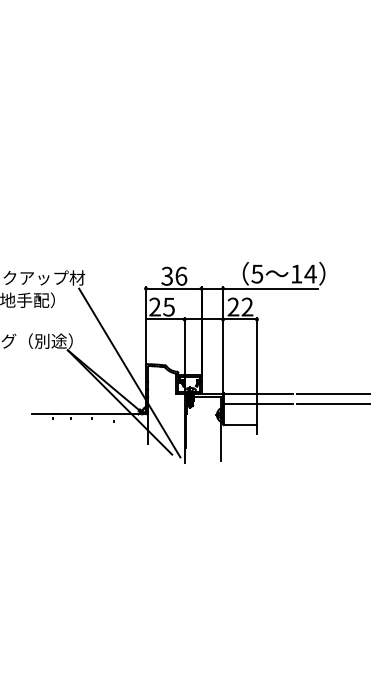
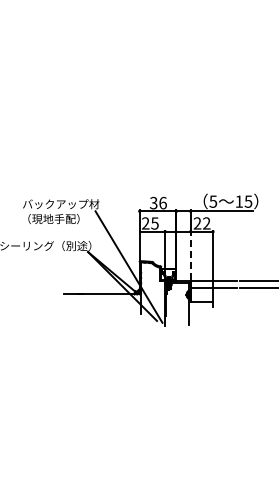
text: (310, 273) -> (248, 201), 14 -> 15
line: (222, 355) -> (190, 255), solid -> dashed

